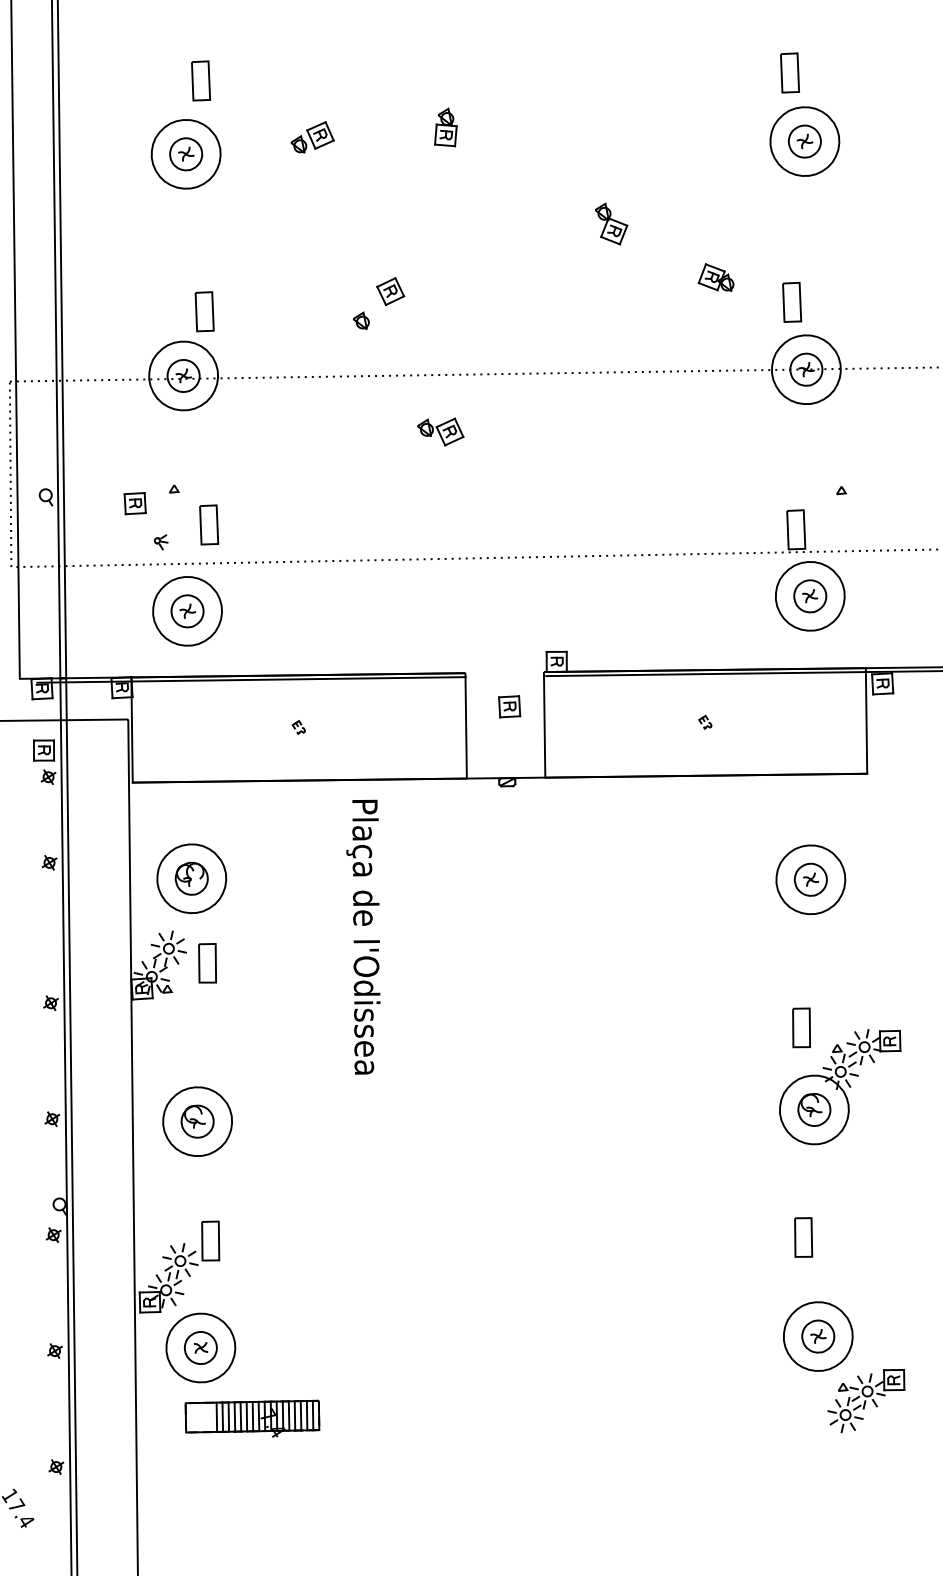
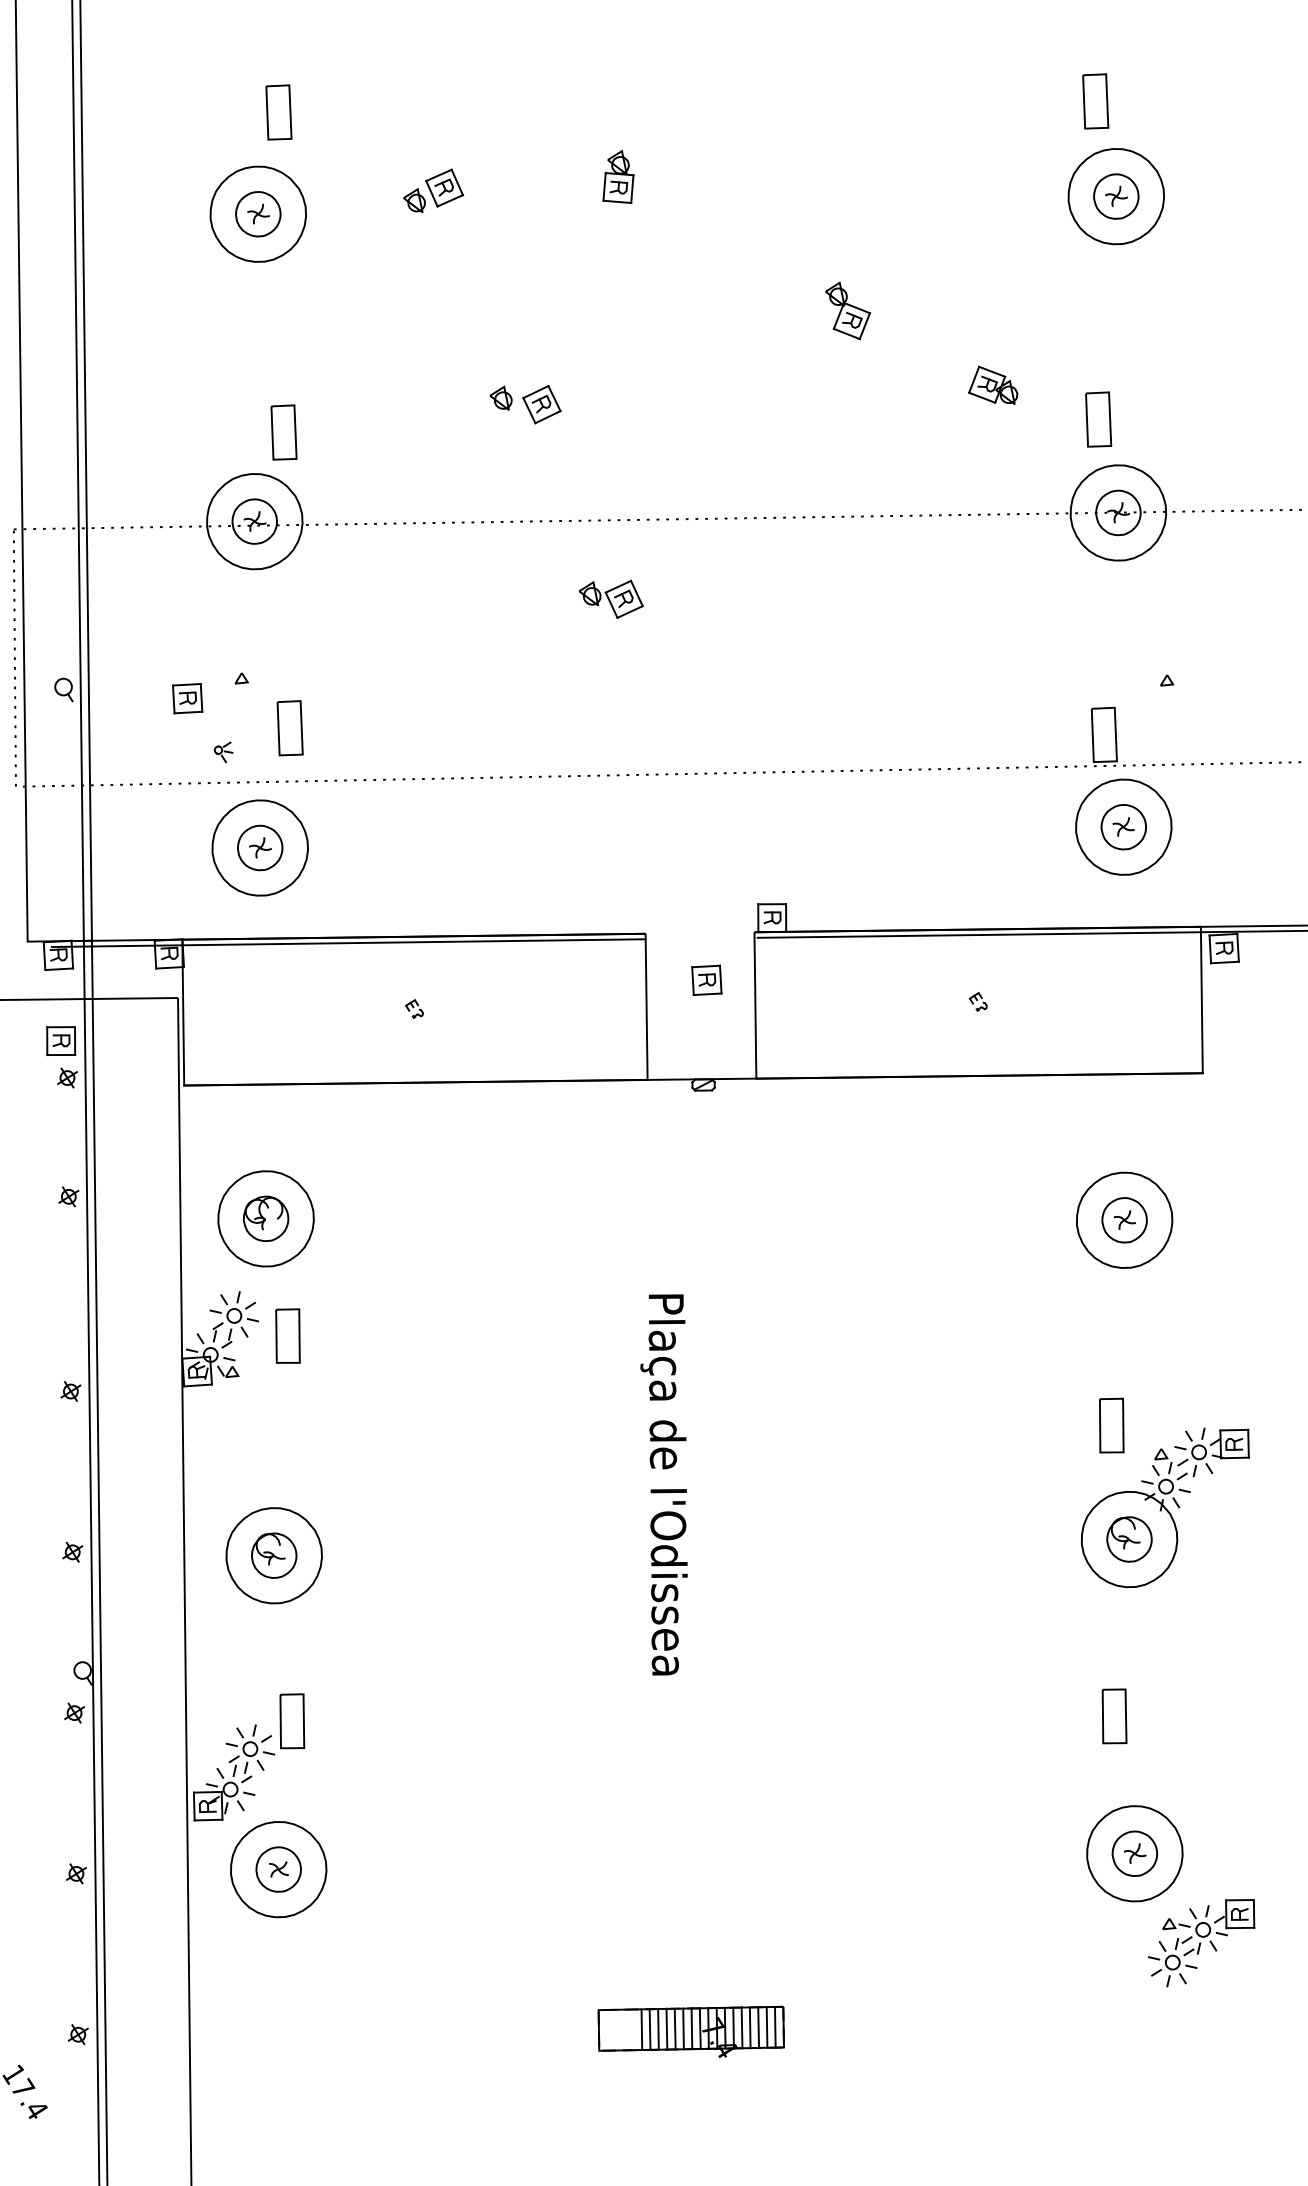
part: (360, 320) -> (500, 397), moved
text: (362, 936) -> (663, 1484), moved
part: (251, 1418) -> (690, 2031), moved

